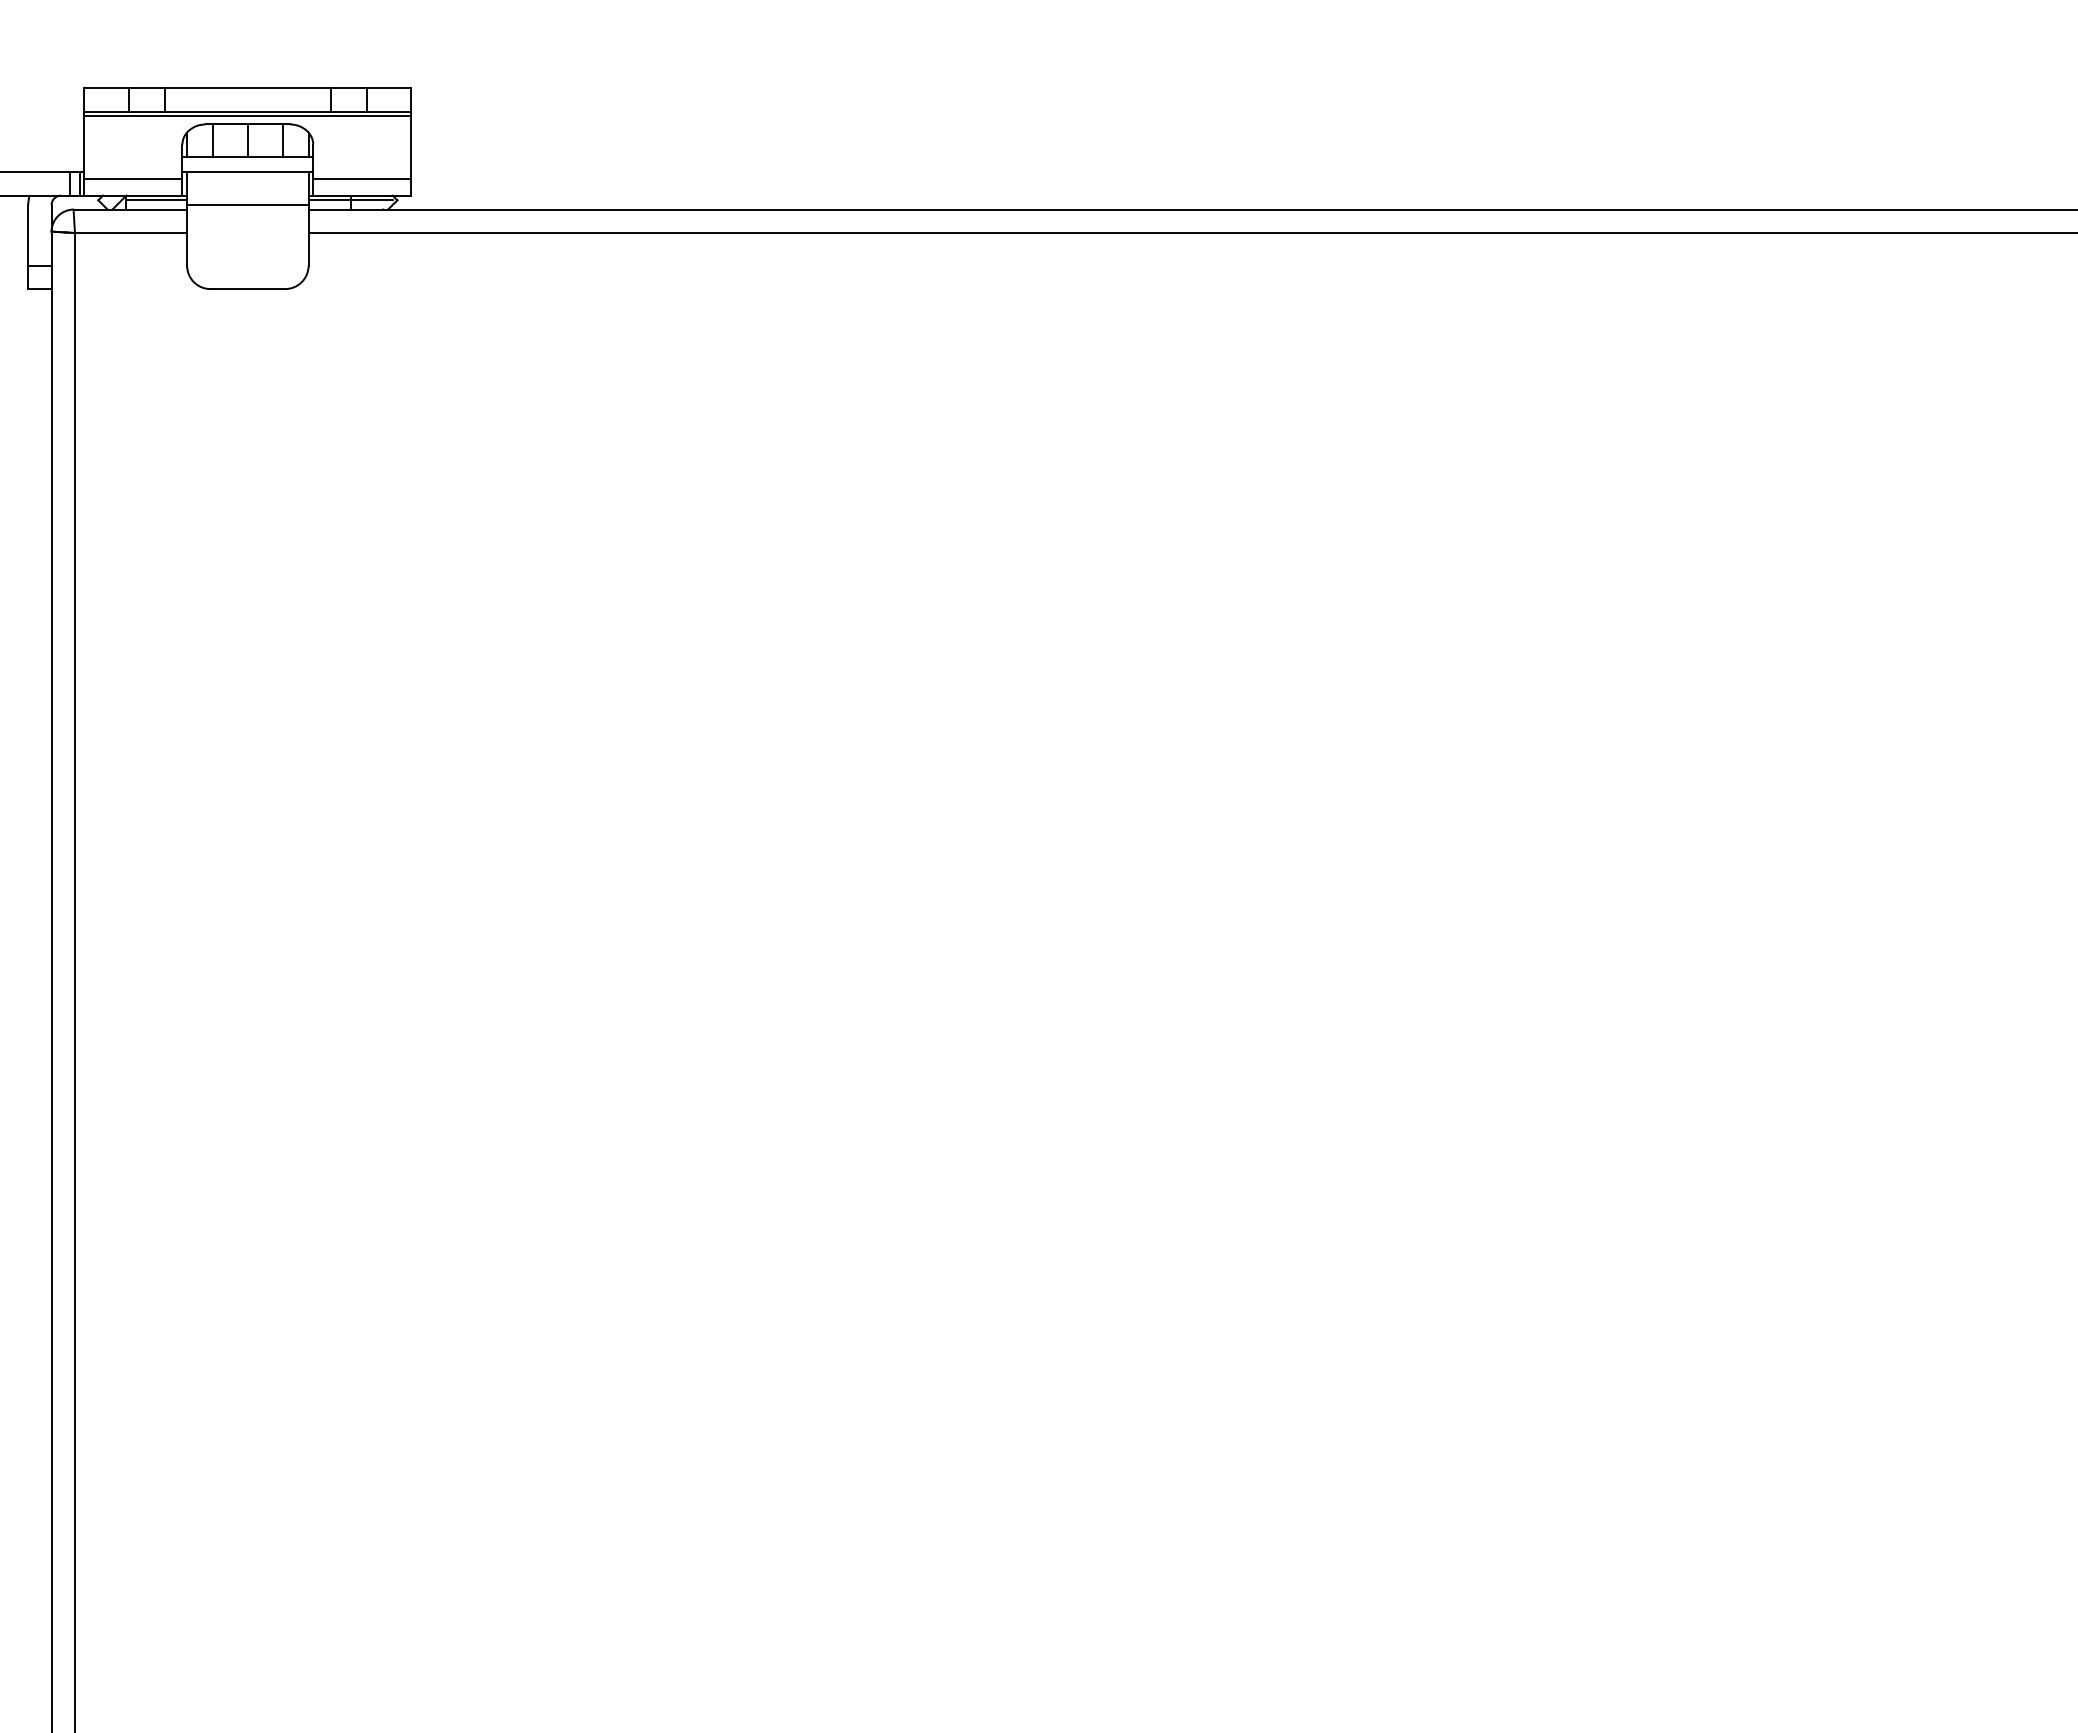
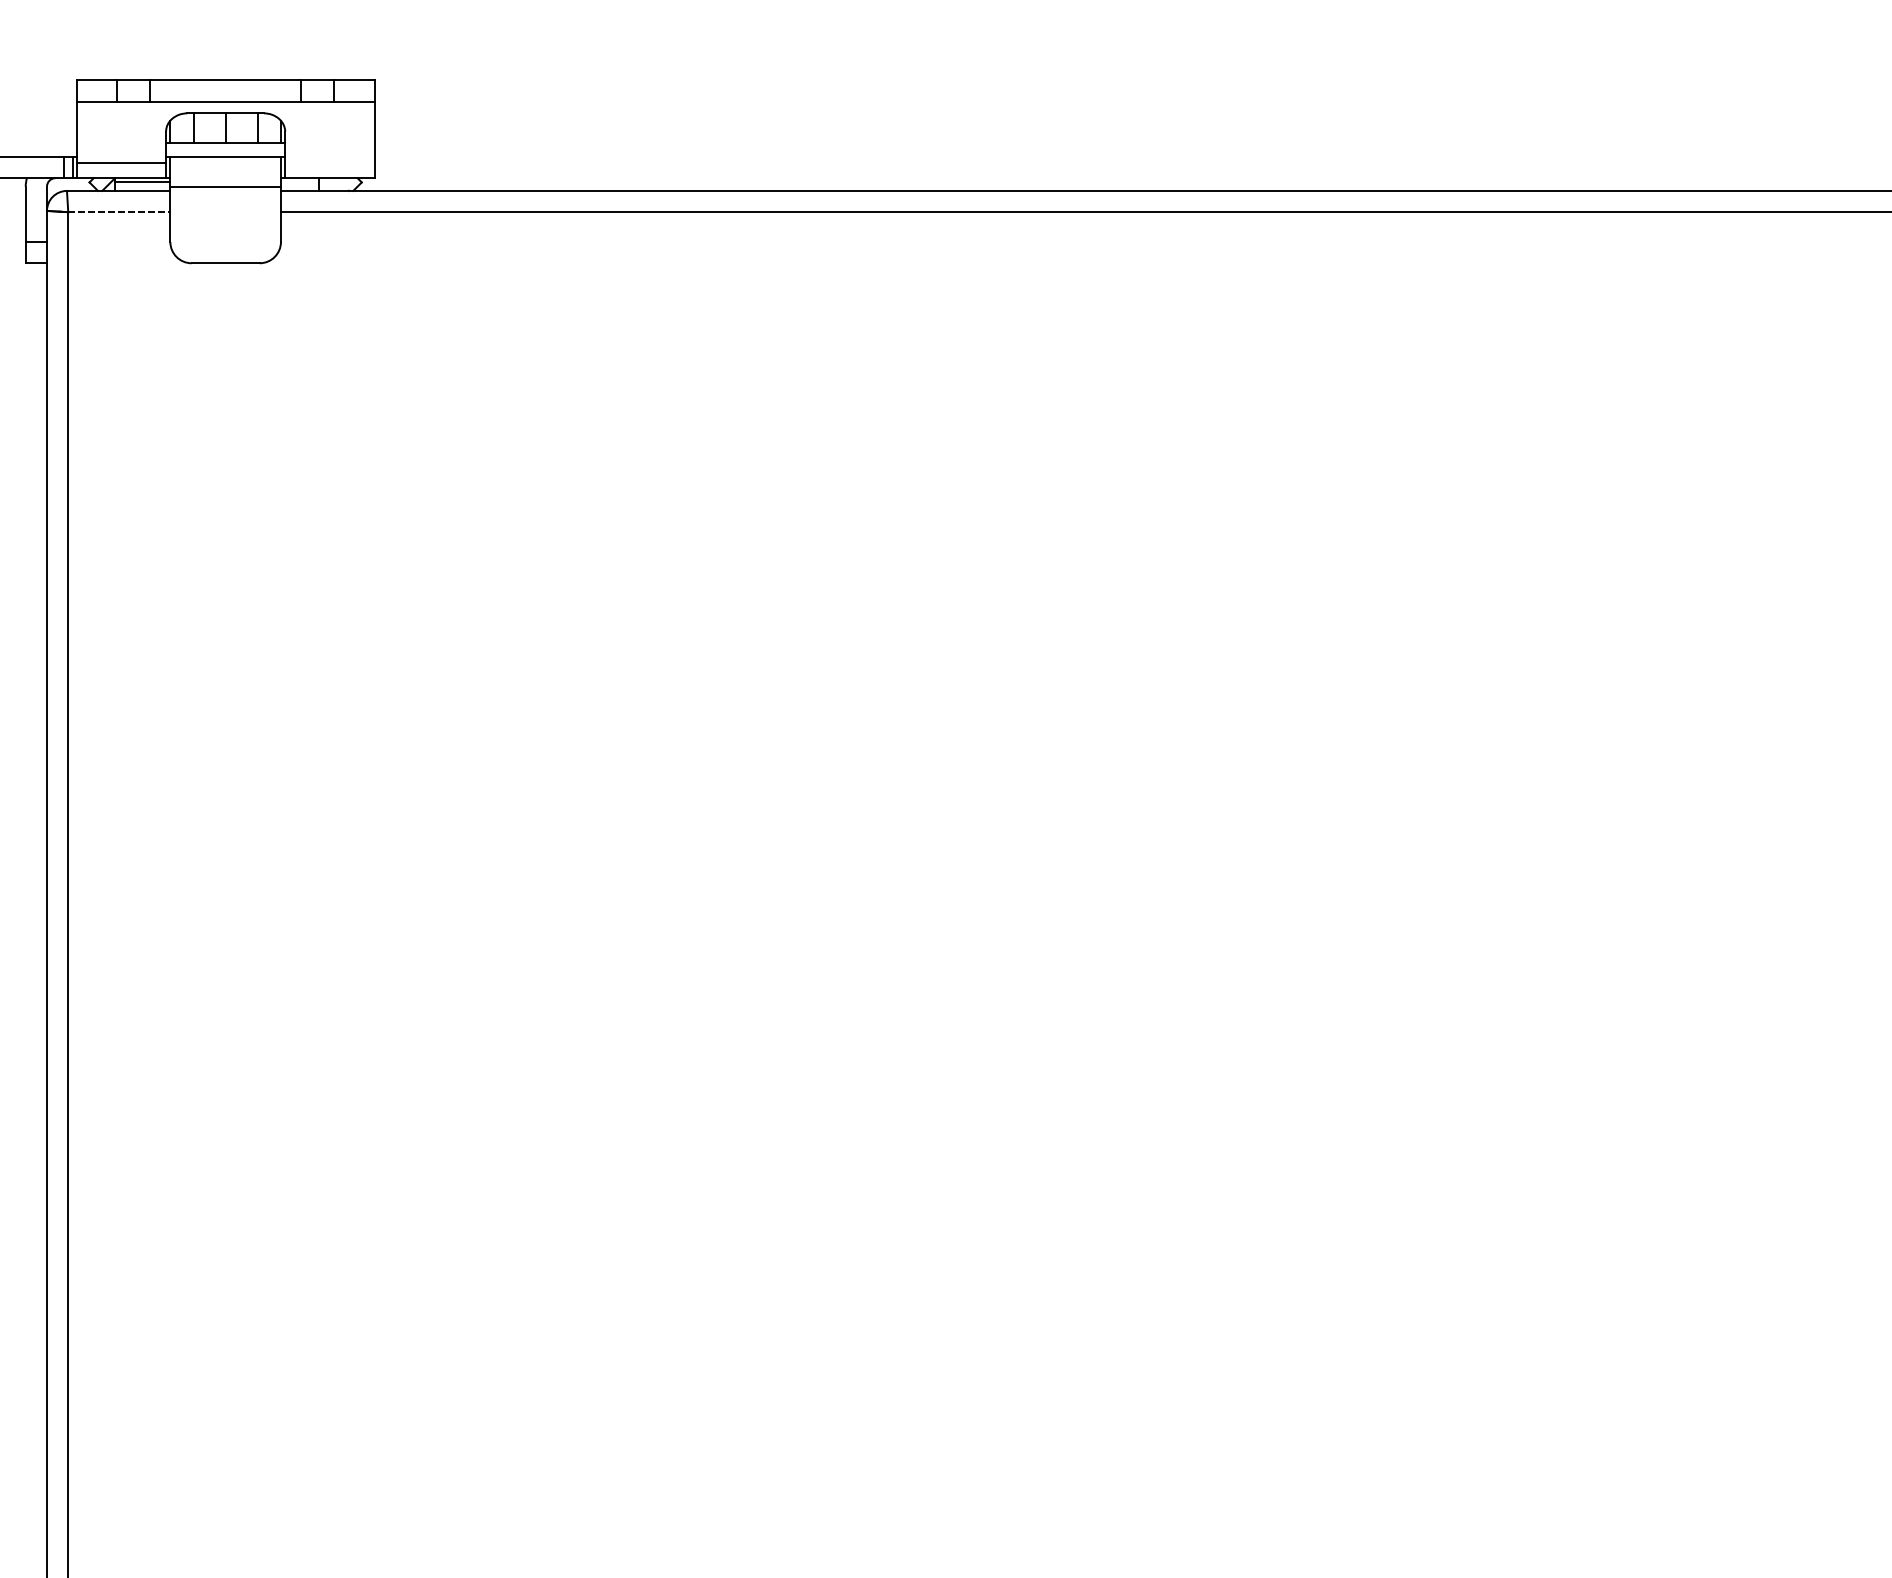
line: (247, 116) -> (225, 106), removed
line: (362, 179) -> (330, 163), removed
line: (350, 200) -> (319, 182), removed
line: (131, 233) -> (119, 212), solid -> dashed

